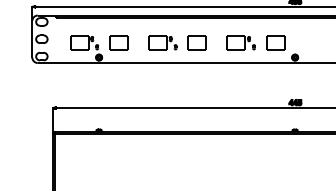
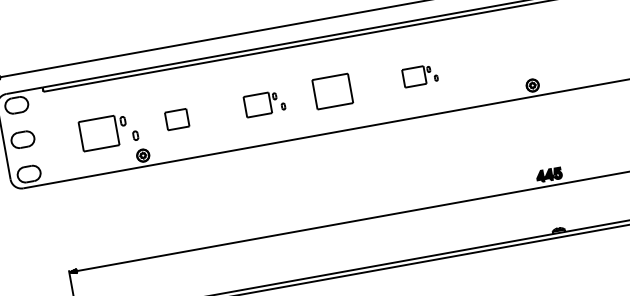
part: (118, 42) -> (176, 118), size x0.6
part: (162, 42) -> (263, 102), size x0.7
part: (240, 42) -> (418, 75), size x0.6
part: (275, 42) -> (488, 62), removed

